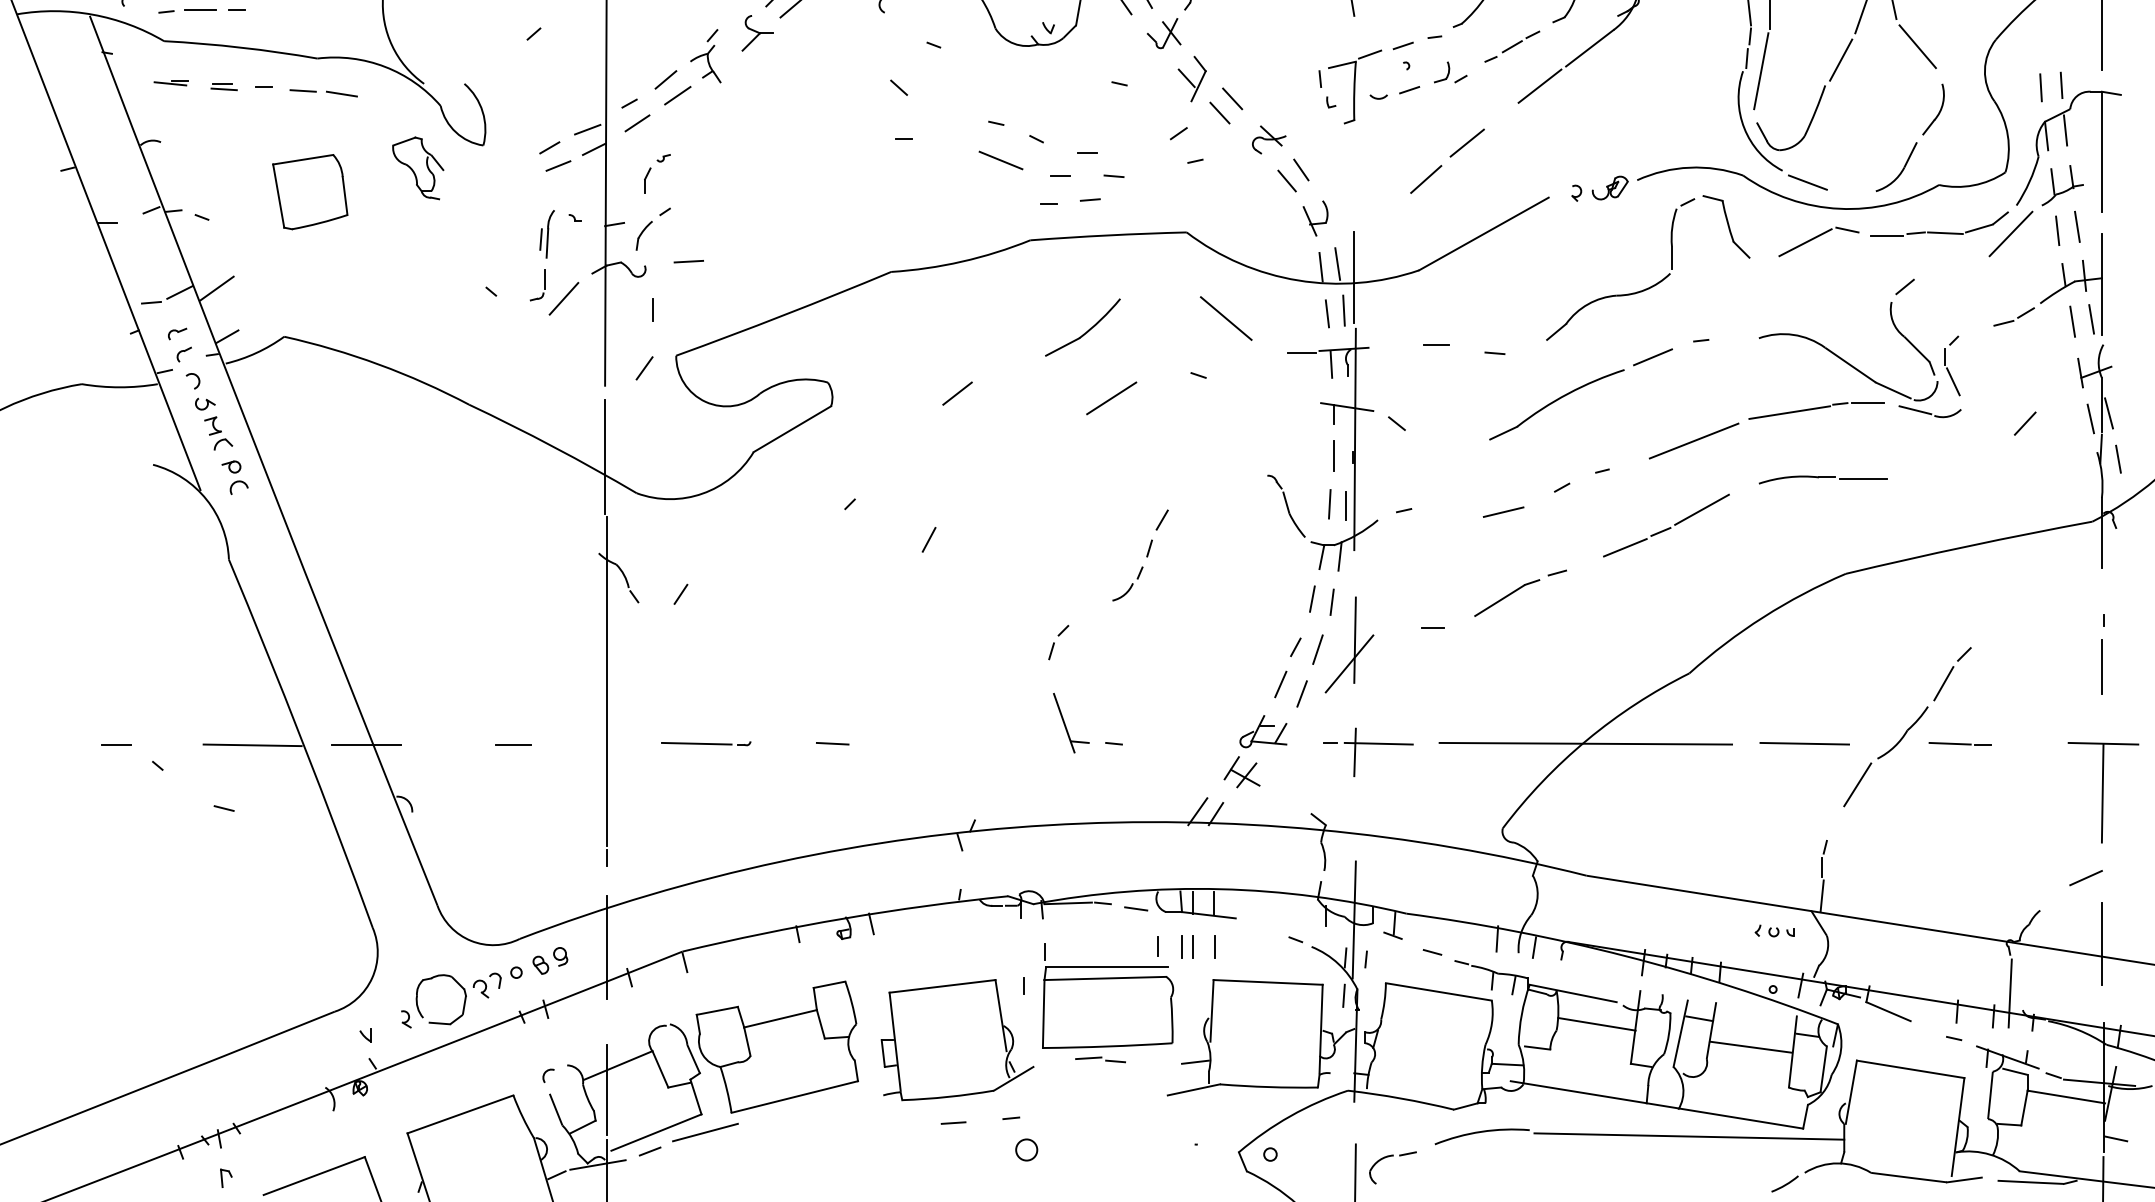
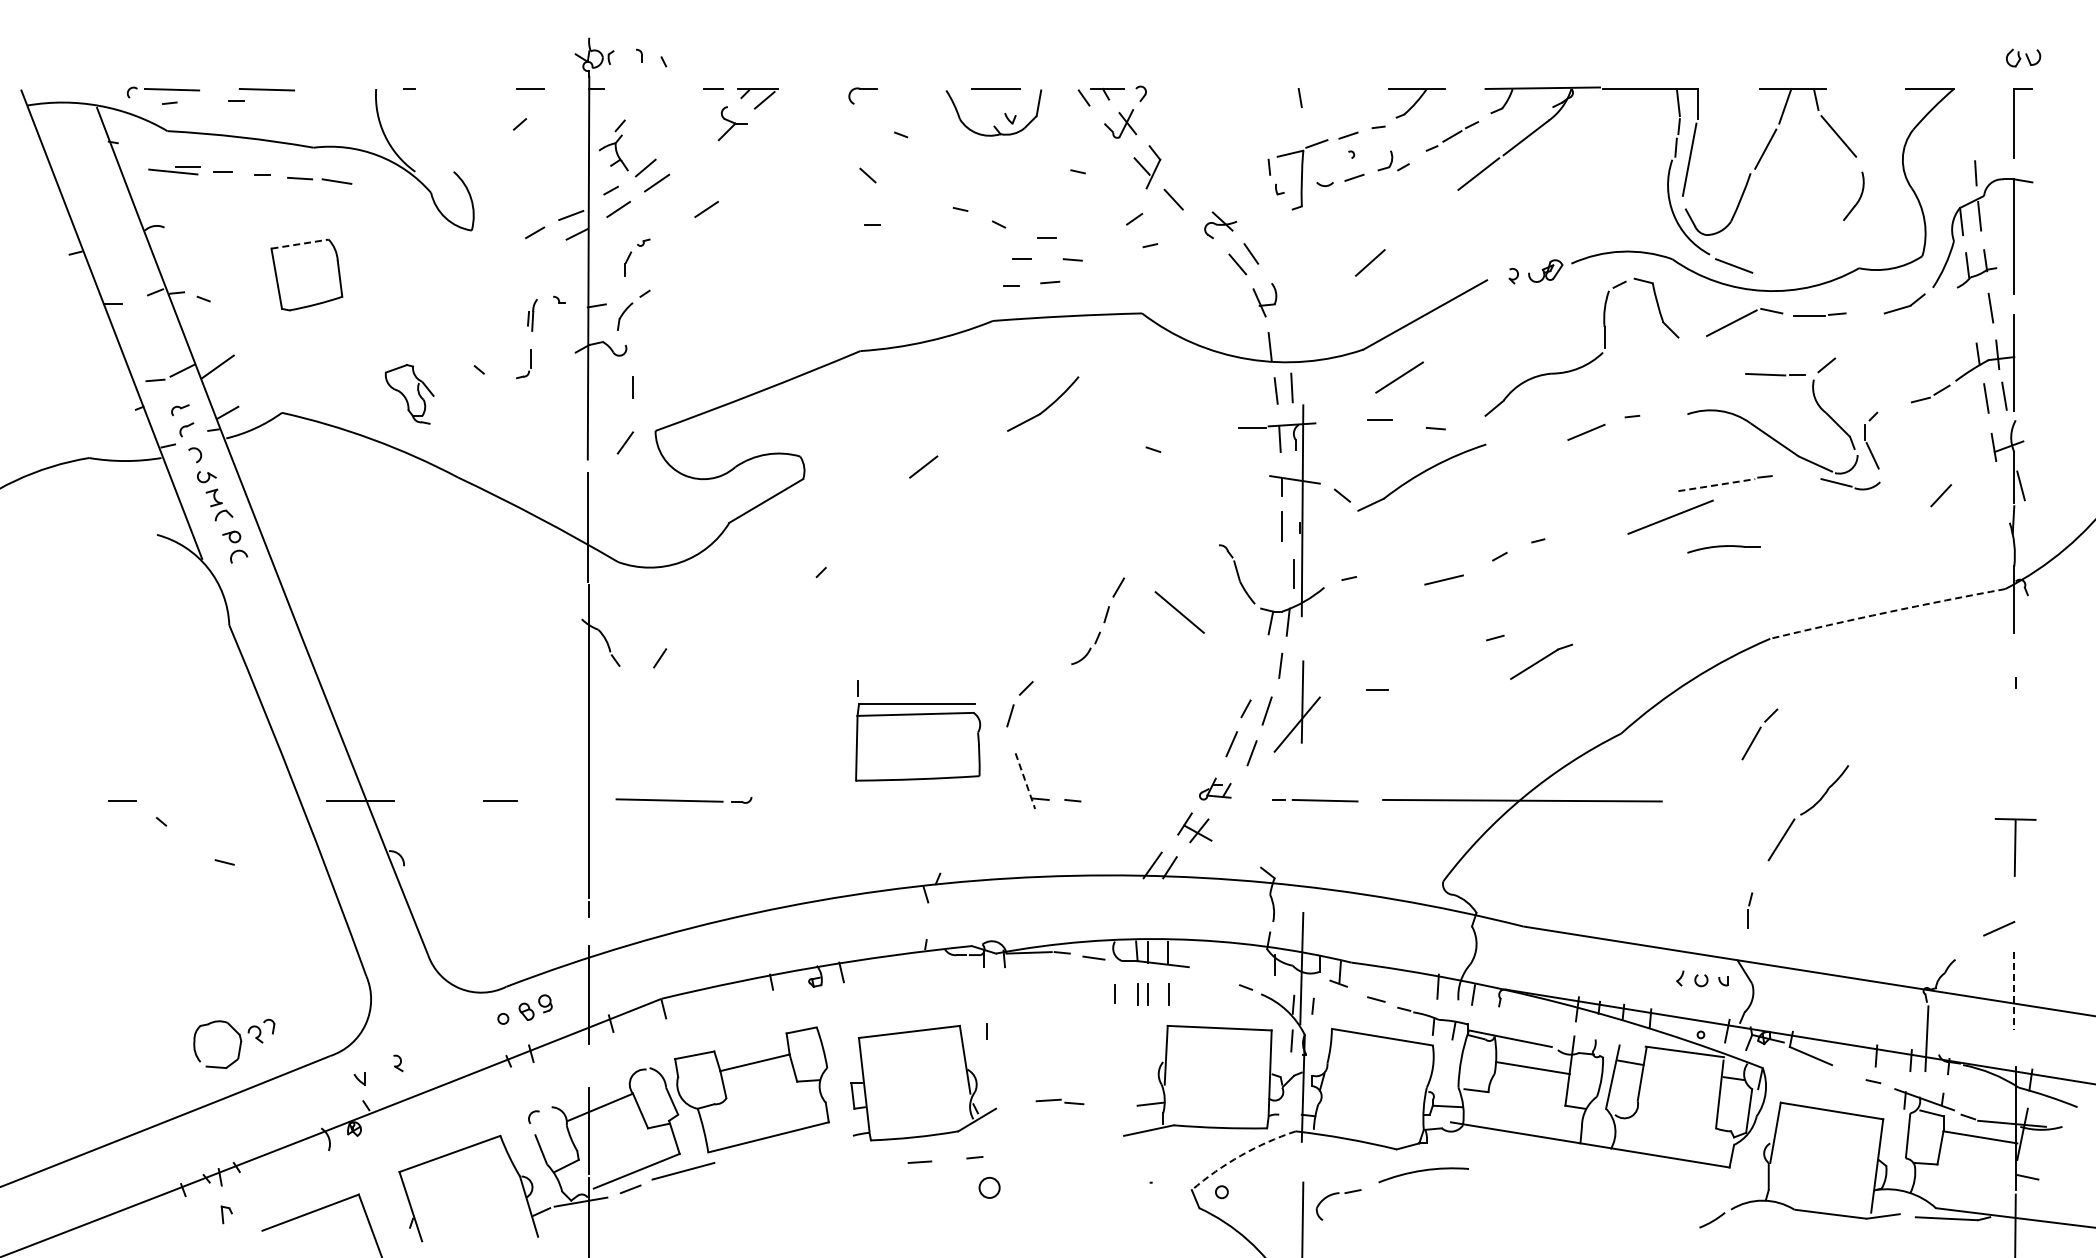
line: (200, 10) -> (202, 101), removed
part: (705, 56) -> (613, 145), moved
part: (170, 83) -> (173, 171), size x1.6
line: (2041, 87) -> (1956, 175), removed
line: (223, 88) -> (224, 176), removed
line: (1232, 98) -> (1185, 185), removed
line: (729, 123) -> (706, 209), added
line: (1467, 143) -> (1409, 228), removed
line: (303, 160) -> (300, 244), solid -> dashed
line: (1000, 160) -> (964, 244), removed
line: (558, 165) -> (543, 249), removed
part: (1896, 166) -> (1818, 250), removed
part: (418, 168) -> (409, 394), moved
line: (2057, 230) -> (1971, 311), removed
line: (1944, 232) -> (1864, 313), removed
line: (2010, 233) -> (1927, 314), removed
part: (547, 234) -> (532, 315), size x0.7
line: (688, 260) -> (667, 340), removed
line: (1337, 263) -> (1285, 343), removed
line: (1353, 277) -> (1301, 356), removed
line: (563, 298) -> (548, 376), removed
line: (1225, 318) -> (1179, 612), moved
line: (1111, 398) -> (1399, 377), moved
line: (1868, 403) -> (1791, 476), removed
part: (1556, 404) -> (1421, 477), moved
line: (1789, 412) -> (1716, 485), solid -> dashed
line: (2090, 418) -> (2003, 490), removed
line: (1693, 440) -> (1670, 516), moved
line: (2117, 459) -> (2029, 529), removed
line: (1862, 479) -> (1786, 548), removed
line: (1329, 504) -> (1278, 572), removed
part: (1665, 525) -> (1598, 592), removed
line: (929, 539) -> (896, 606), removed
arc: (1968, 546) -> (1887, 612), solid -> dashed
part: (1507, 597) -> (1541, 661), moved
line: (1312, 598) -> (1261, 662), removed
part: (1059, 642) -> (1020, 704), size x1.4
line: (2102, 666) -> (2014, 727), removed
part: (1952, 674) -> (1759, 734), moved
line: (1064, 723) -> (1025, 781), solid -> dashed
part: (1263, 730) -> (1215, 788), size x0.7
part: (706, 743) -> (684, 800), size x1.6
line: (832, 743) -> (804, 800), removed
line: (1804, 743) -> (1730, 800), removed
line: (1960, 743) -> (1775, 374), moved
line: (252, 744) -> (251, 801), removed
line: (1355, 751) -> (1302, 808), removed
part: (2103, 792) -> (2015, 847), size x0.6
line: (1821, 896) -> (1747, 946), removed
part: (1774, 931) -> (1702, 979), size x1.4
line: (2102, 943) -> (2014, 991), solid -> dashed
part: (1108, 995) -> (918, 730), moved
part: (458, 998) -> (234, 1043), moved
line: (1750, 1046) -> (1684, 1051), moved
arc: (1289, 1116) -> (1240, 1155), solid -> dashed
line: (1688, 1137) -> (1620, 1175), removed

